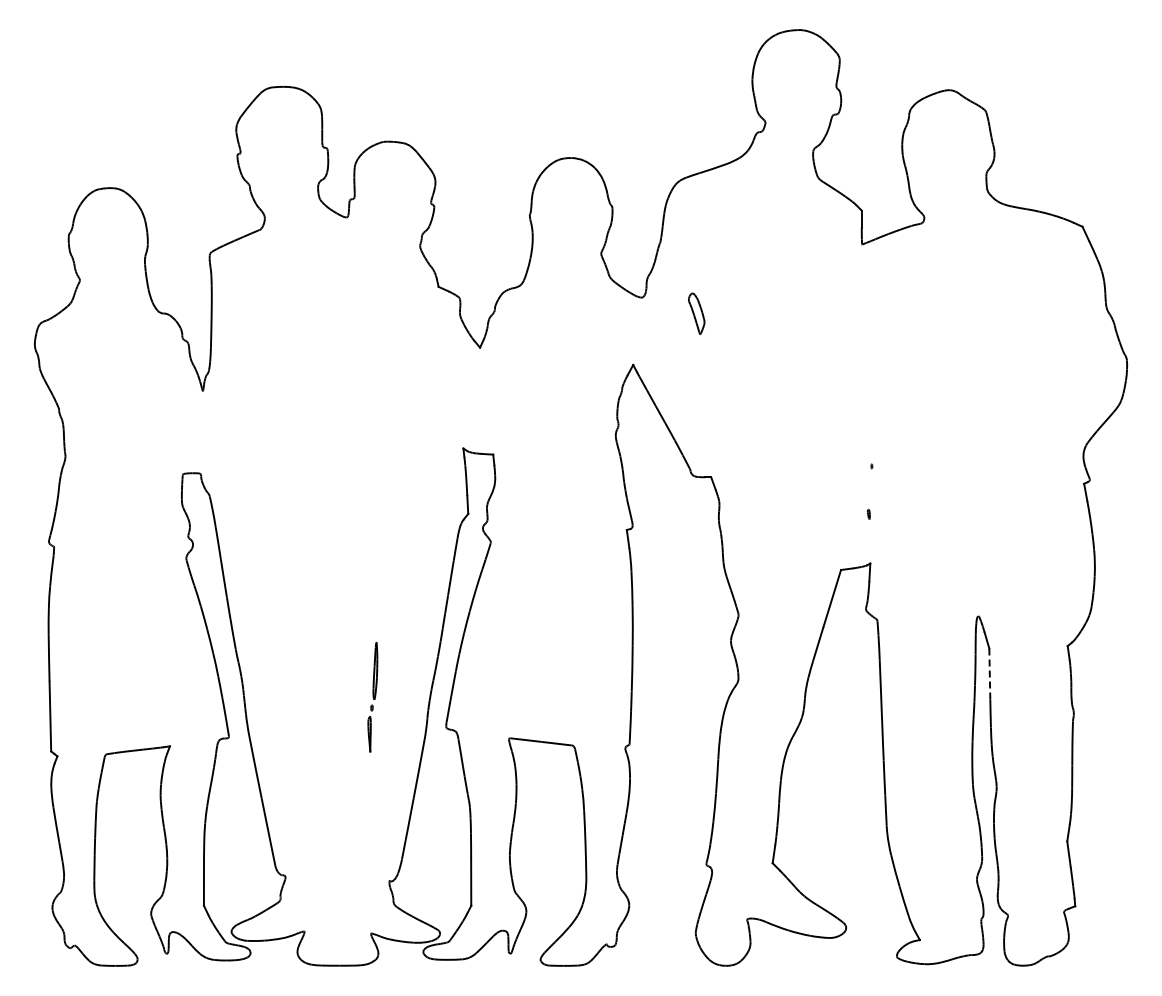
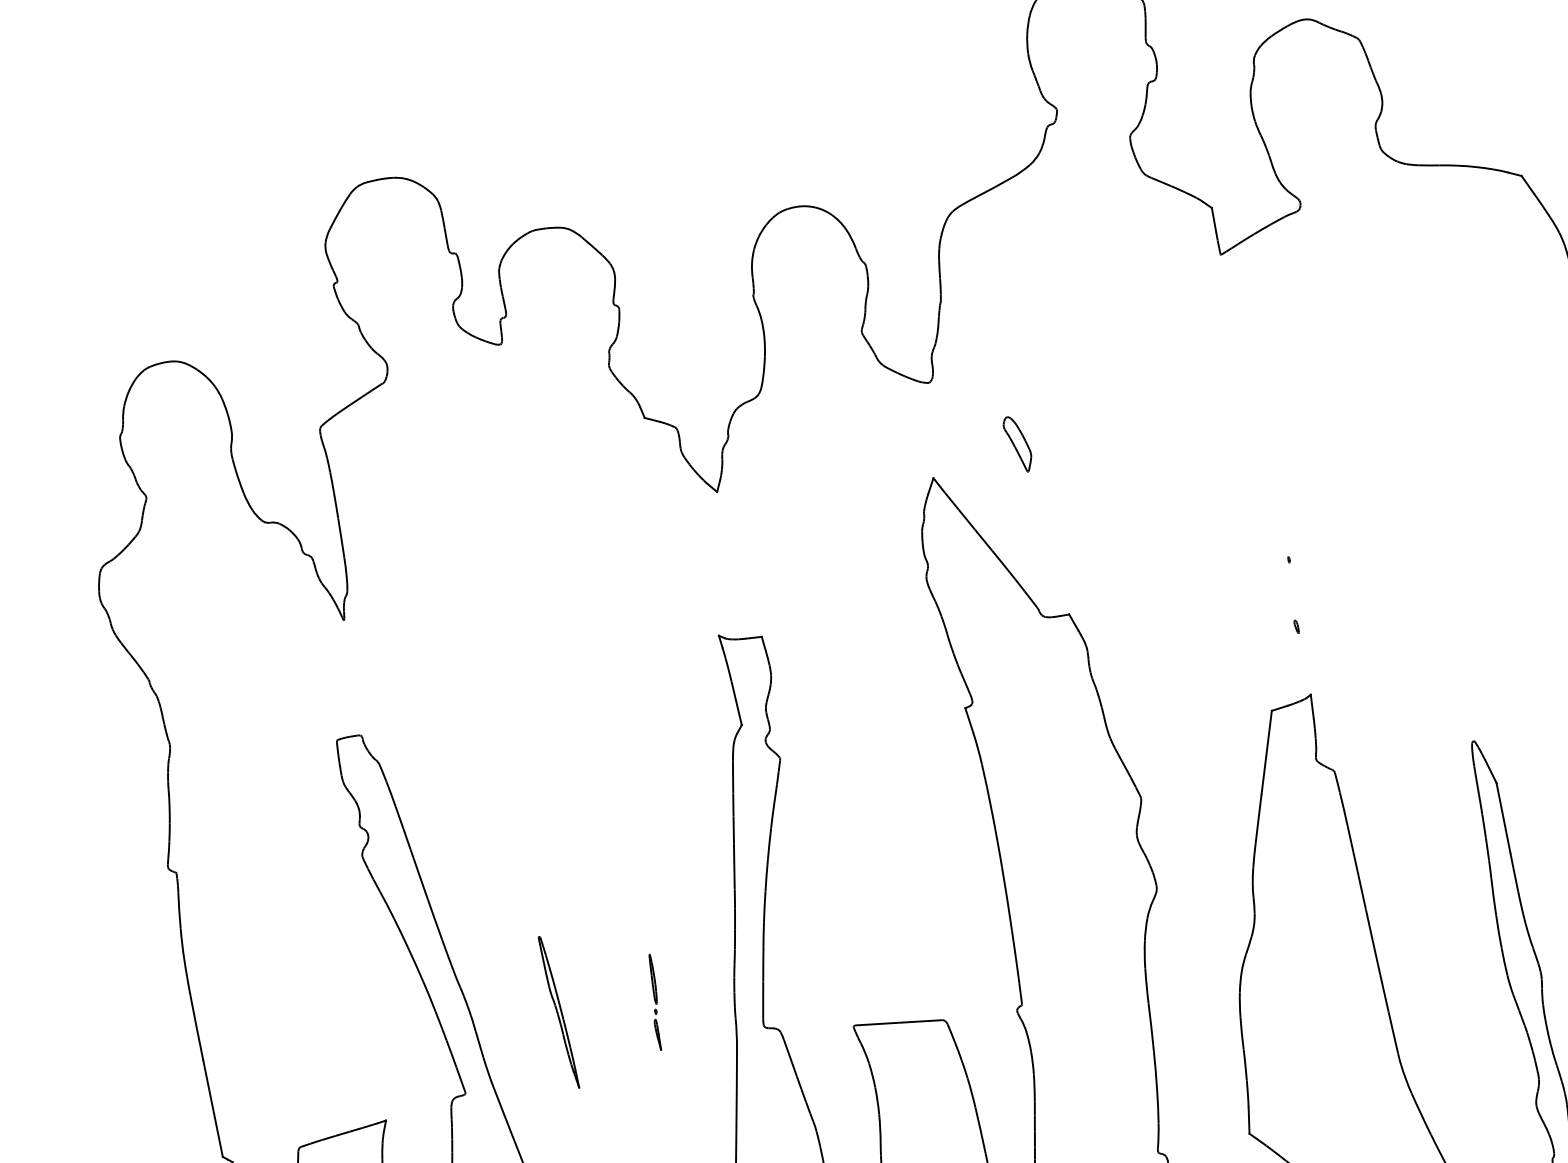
part: (696, 313) -> (1017, 443), moved
line: (989, 674) -> (1503, 818), dashed -> solid
part: (304, 692) -> (559, 1012), added
part: (372, 696) -> (654, 1001), size x0.62

